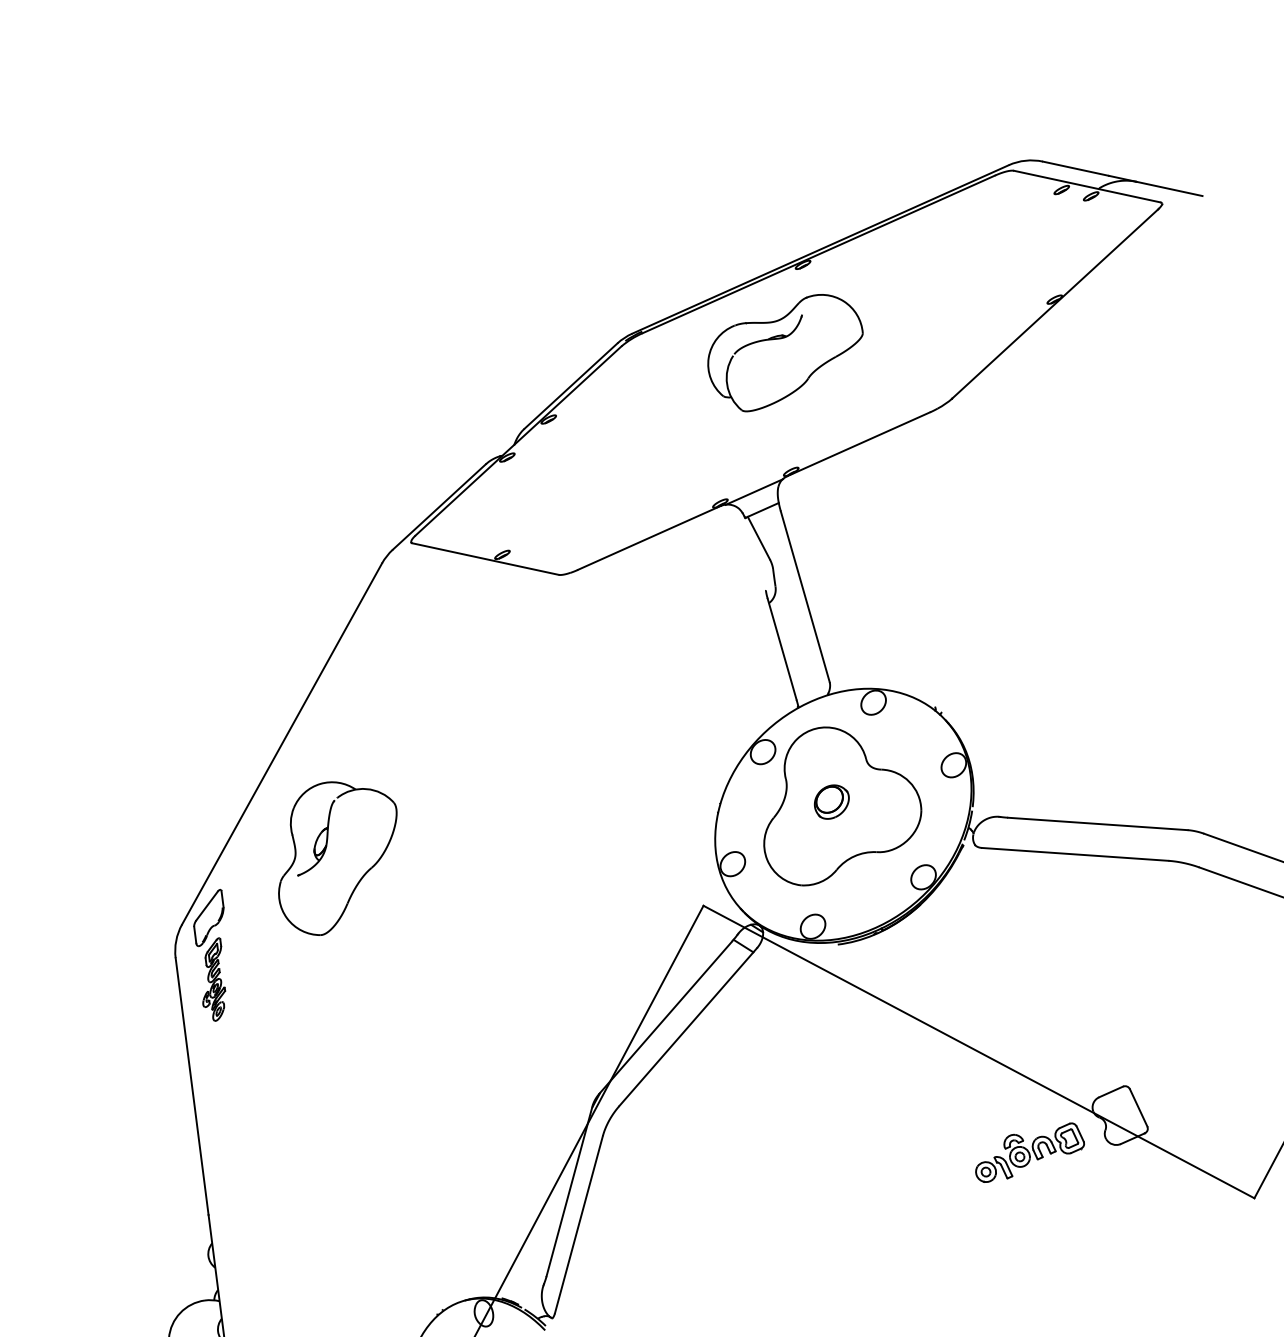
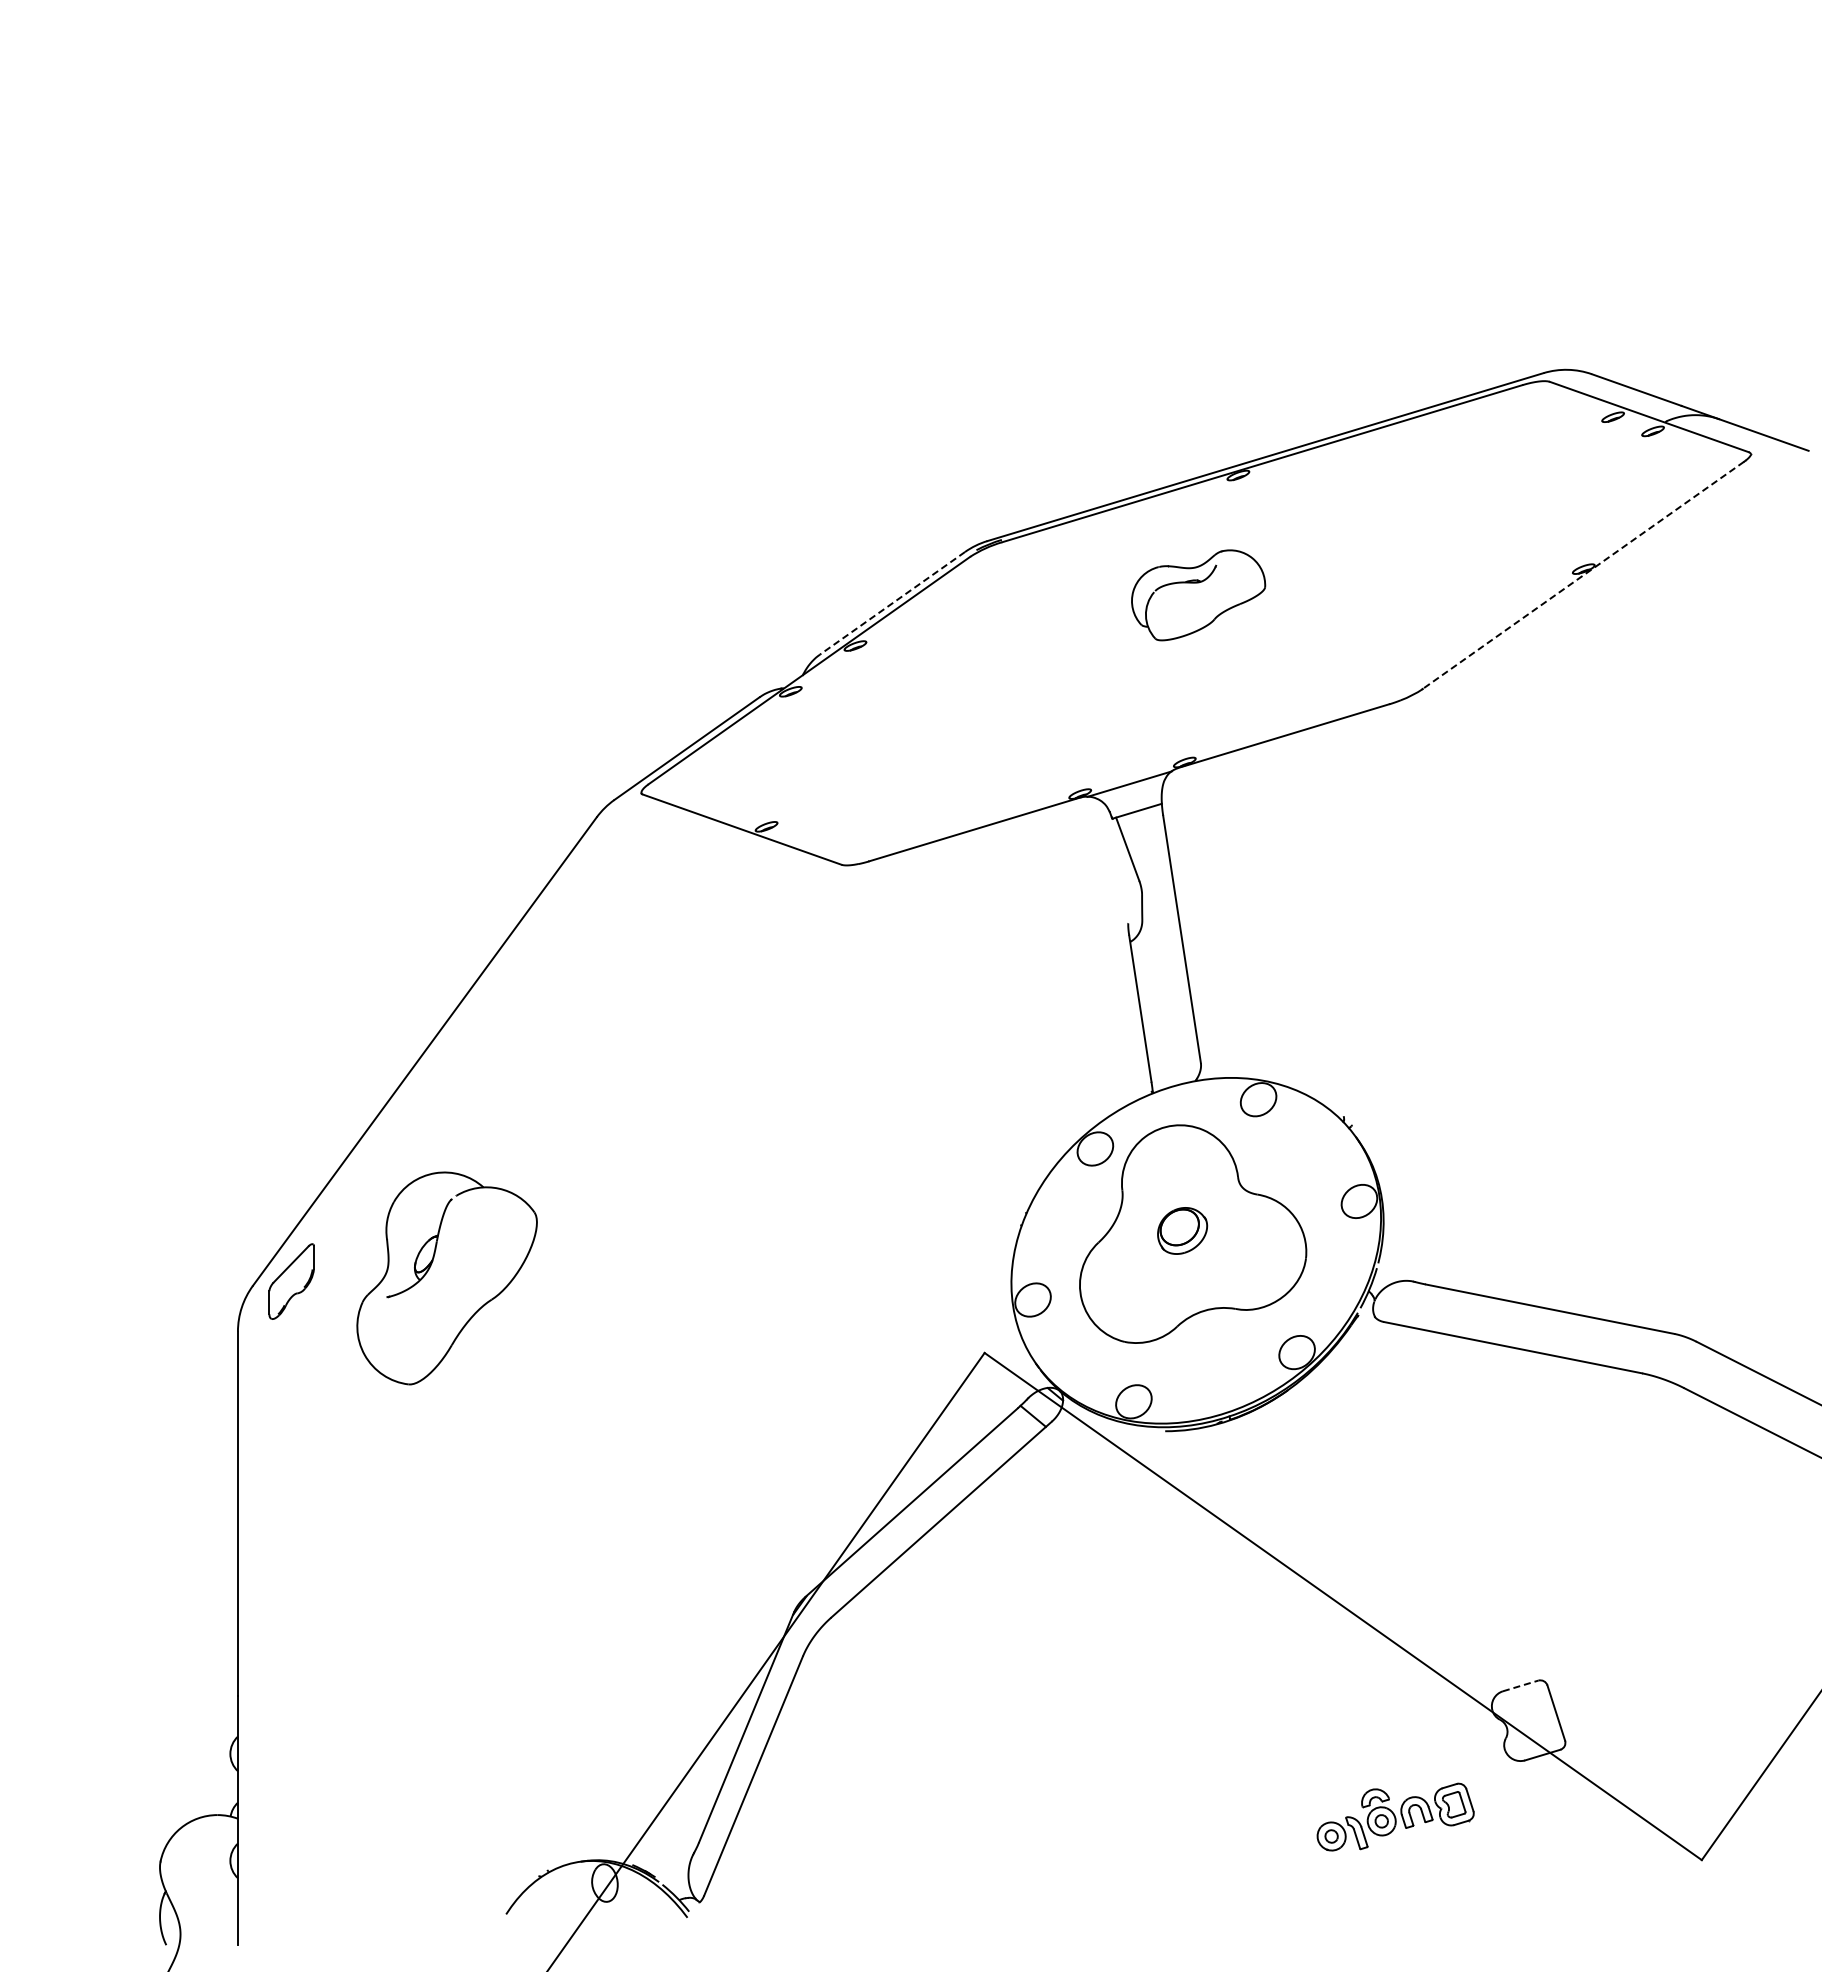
line: (1055, 304) -> (1583, 575), solid -> dashed
part: (785, 352) -> (1198, 595), size x0.6
line: (571, 386) -> (892, 603), solid -> dashed
part: (337, 857) -> (446, 1278), moved
part: (212, 979) -> (285, 1368), removed
line: (1110, 1091) -> (1520, 1685), solid -> dashed
part: (1029, 1152) -> (1395, 1816), moved

